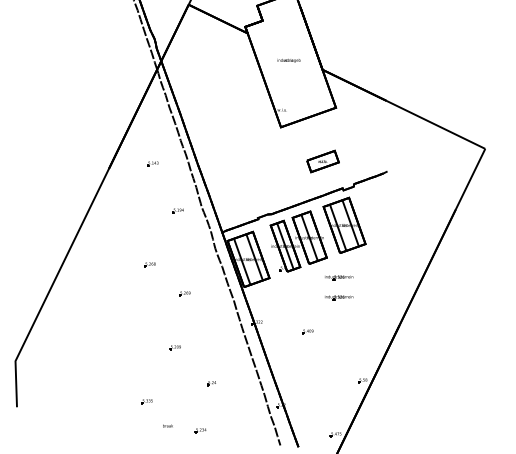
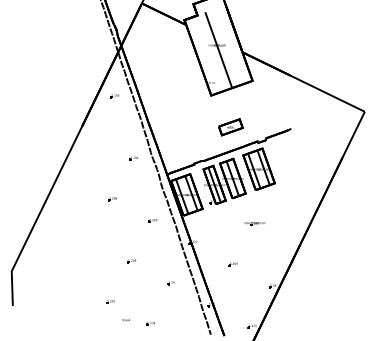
line: (290, 67) -> (218, 50), added
part: (322, 161) -> (230, 127), moved
part: (152, 164) -> (114, 96), moved
line: (338, 277) -> (254, 208), removed
part: (184, 293) -> (152, 220), moved
part: (306, 332) -> (232, 264), moved
part: (210, 383) -> (170, 283), moved

